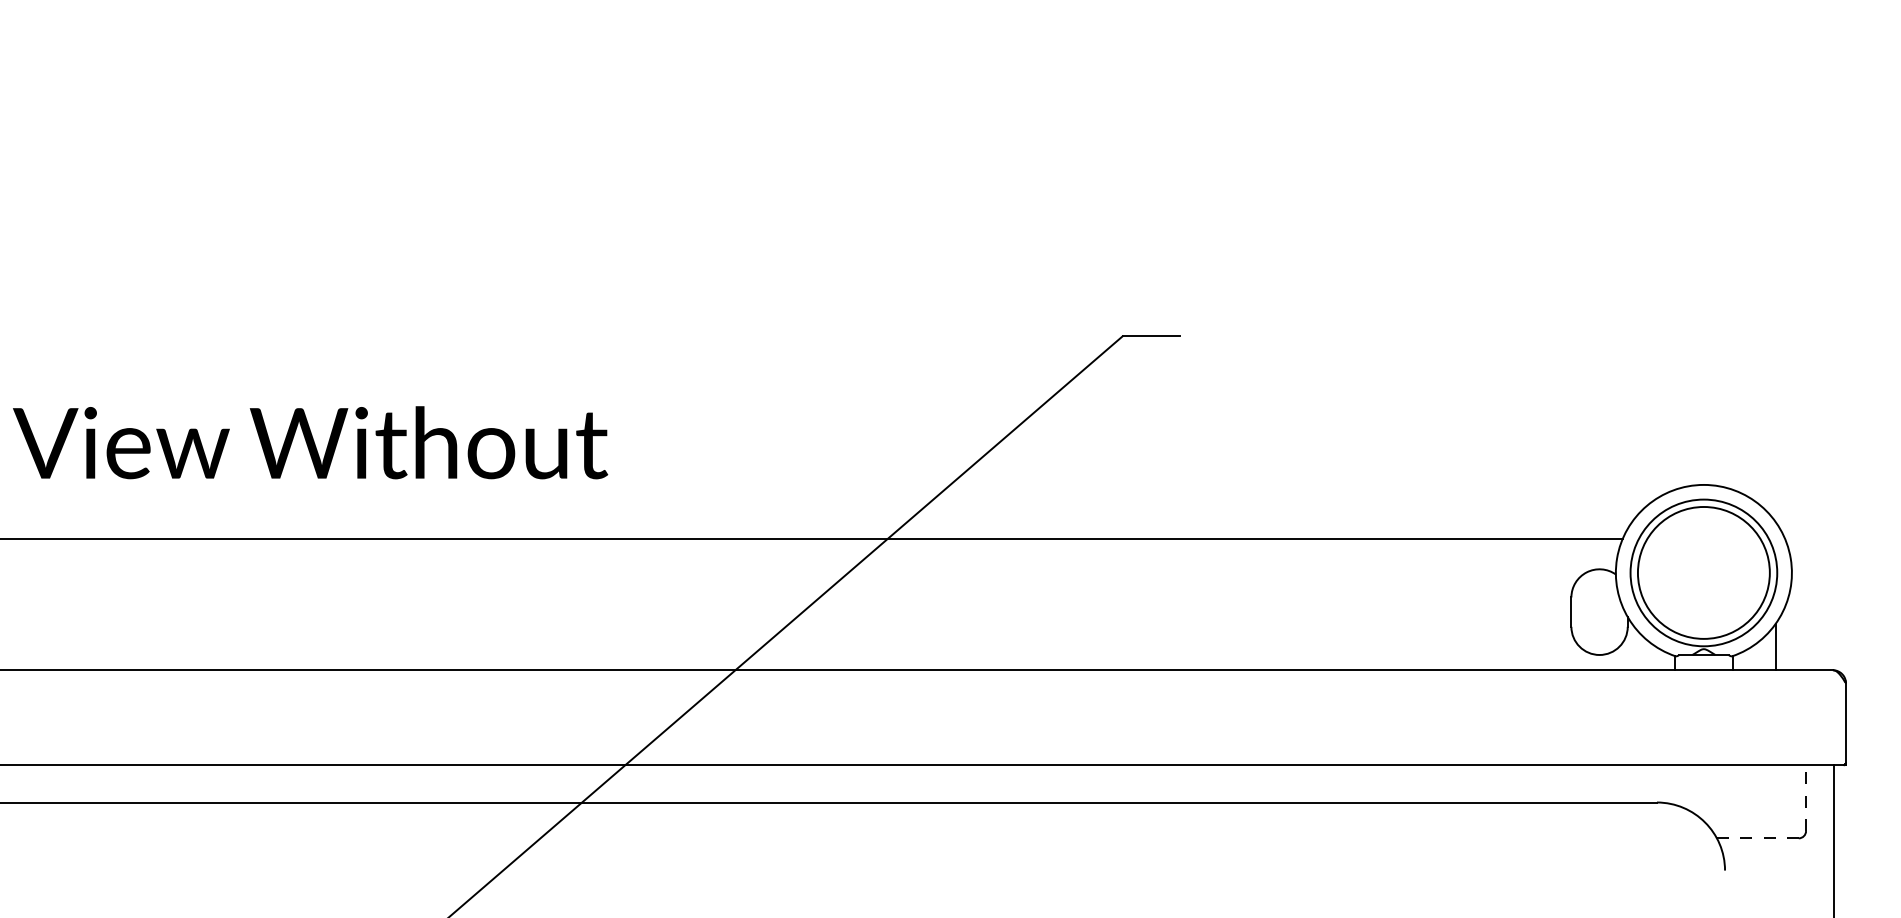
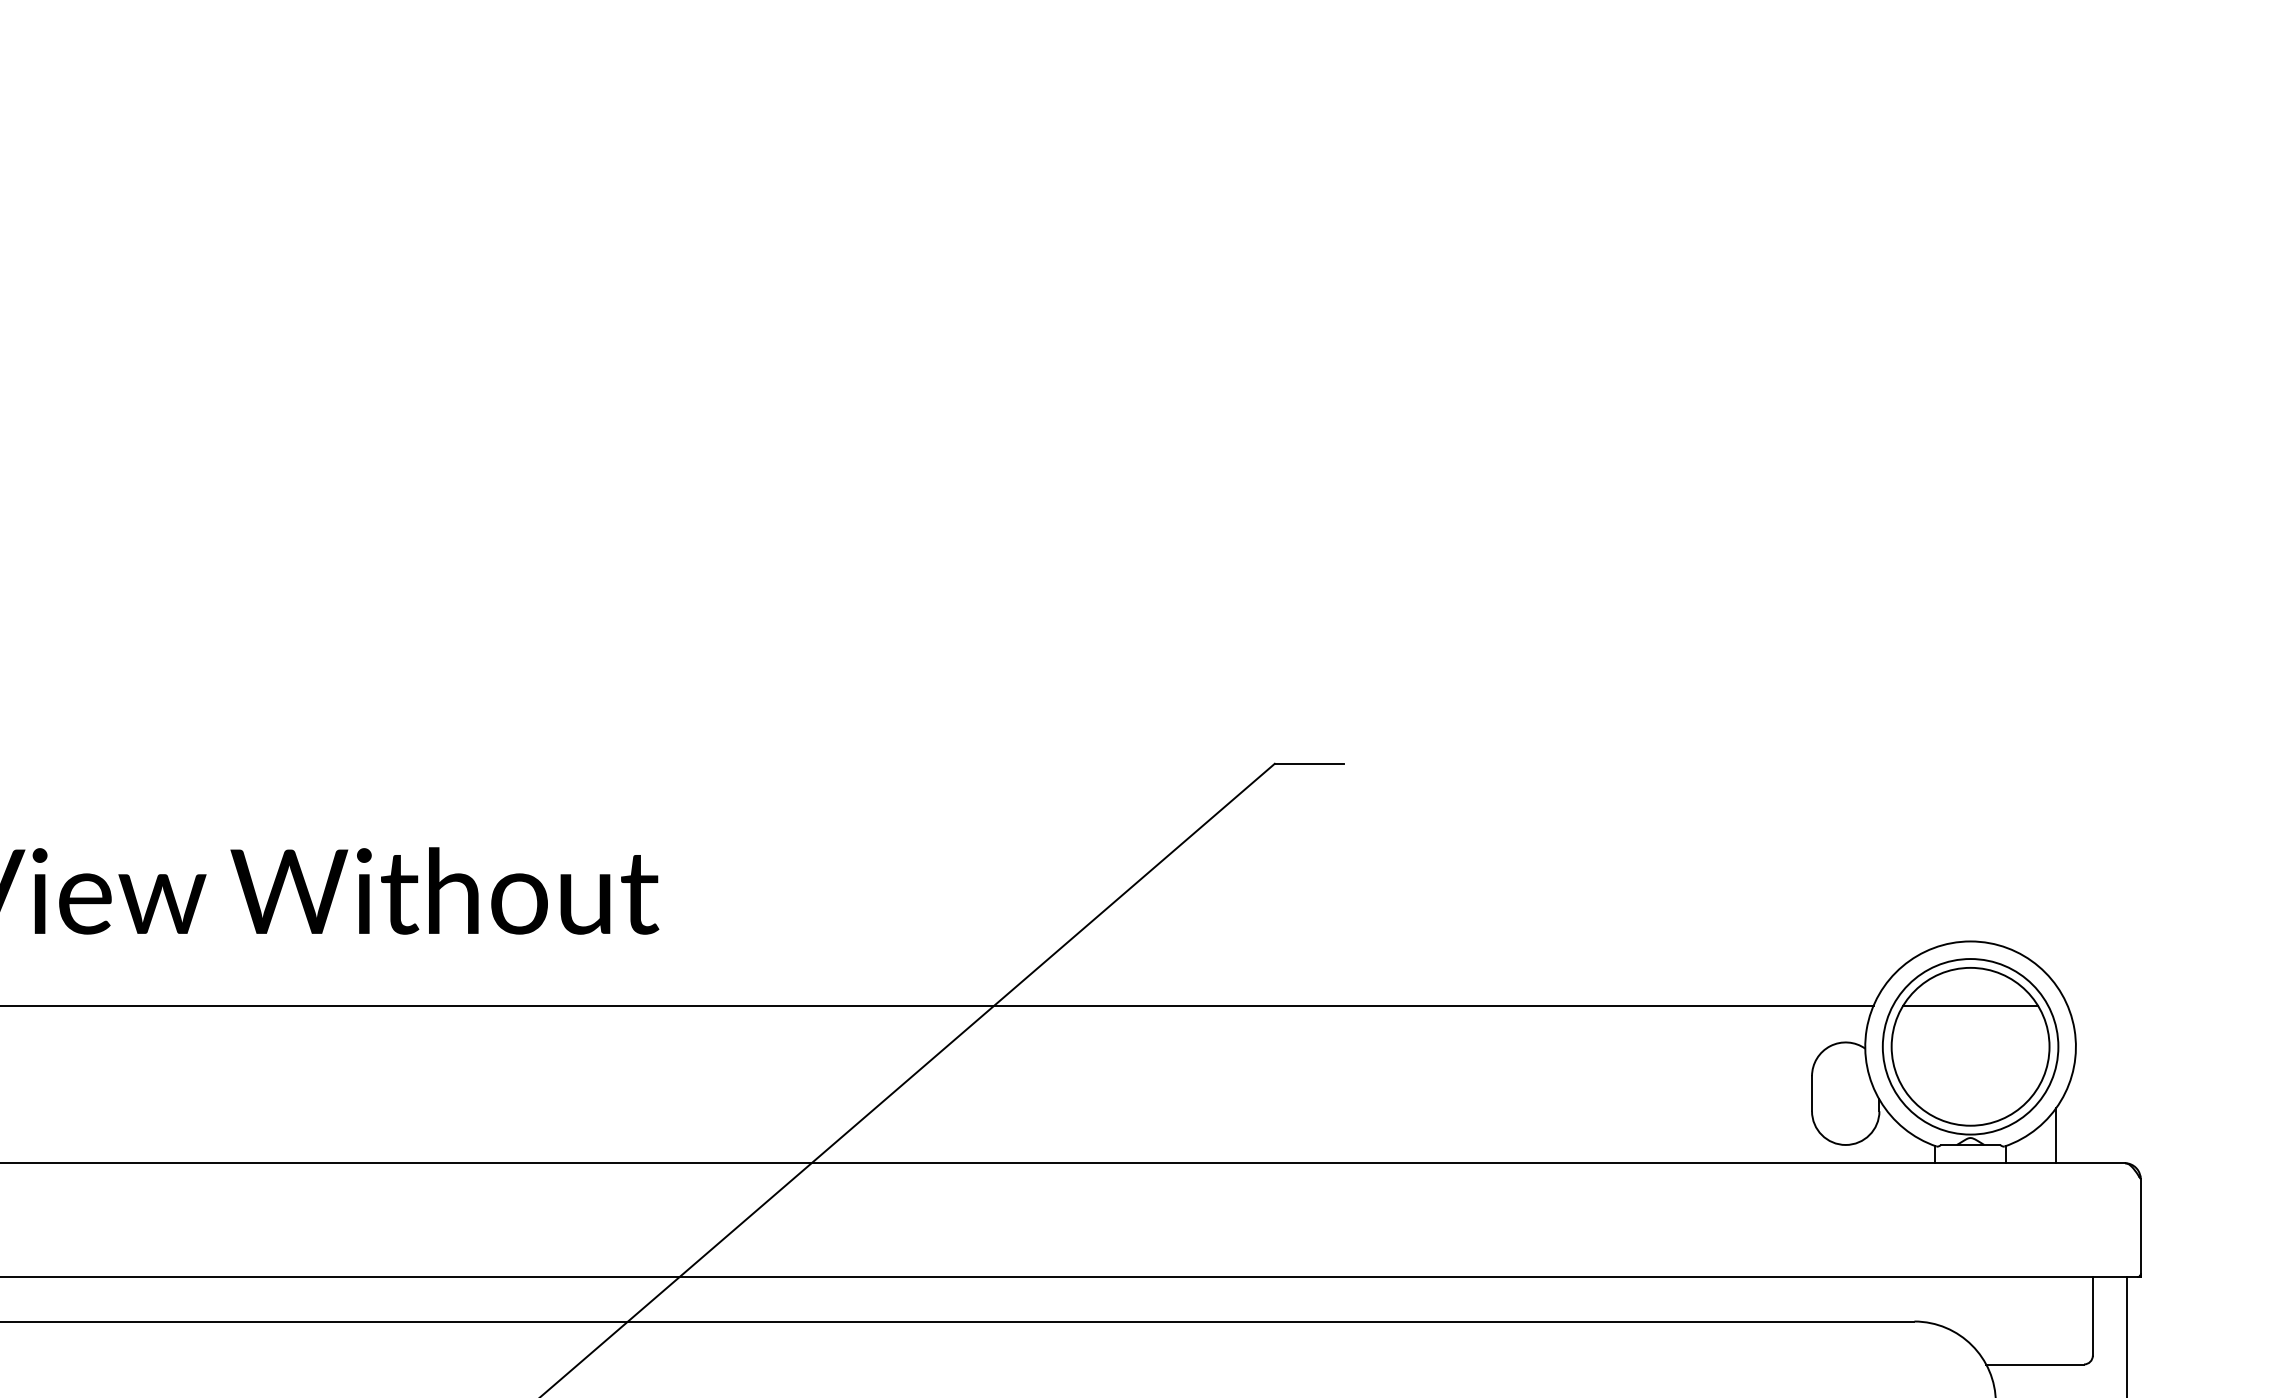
line: (1703, 538) -> (1970, 1005), added
line: (1805, 797) -> (2092, 1315), dashed -> solid
line: (1758, 838) -> (2035, 1364), dashed -> solid

